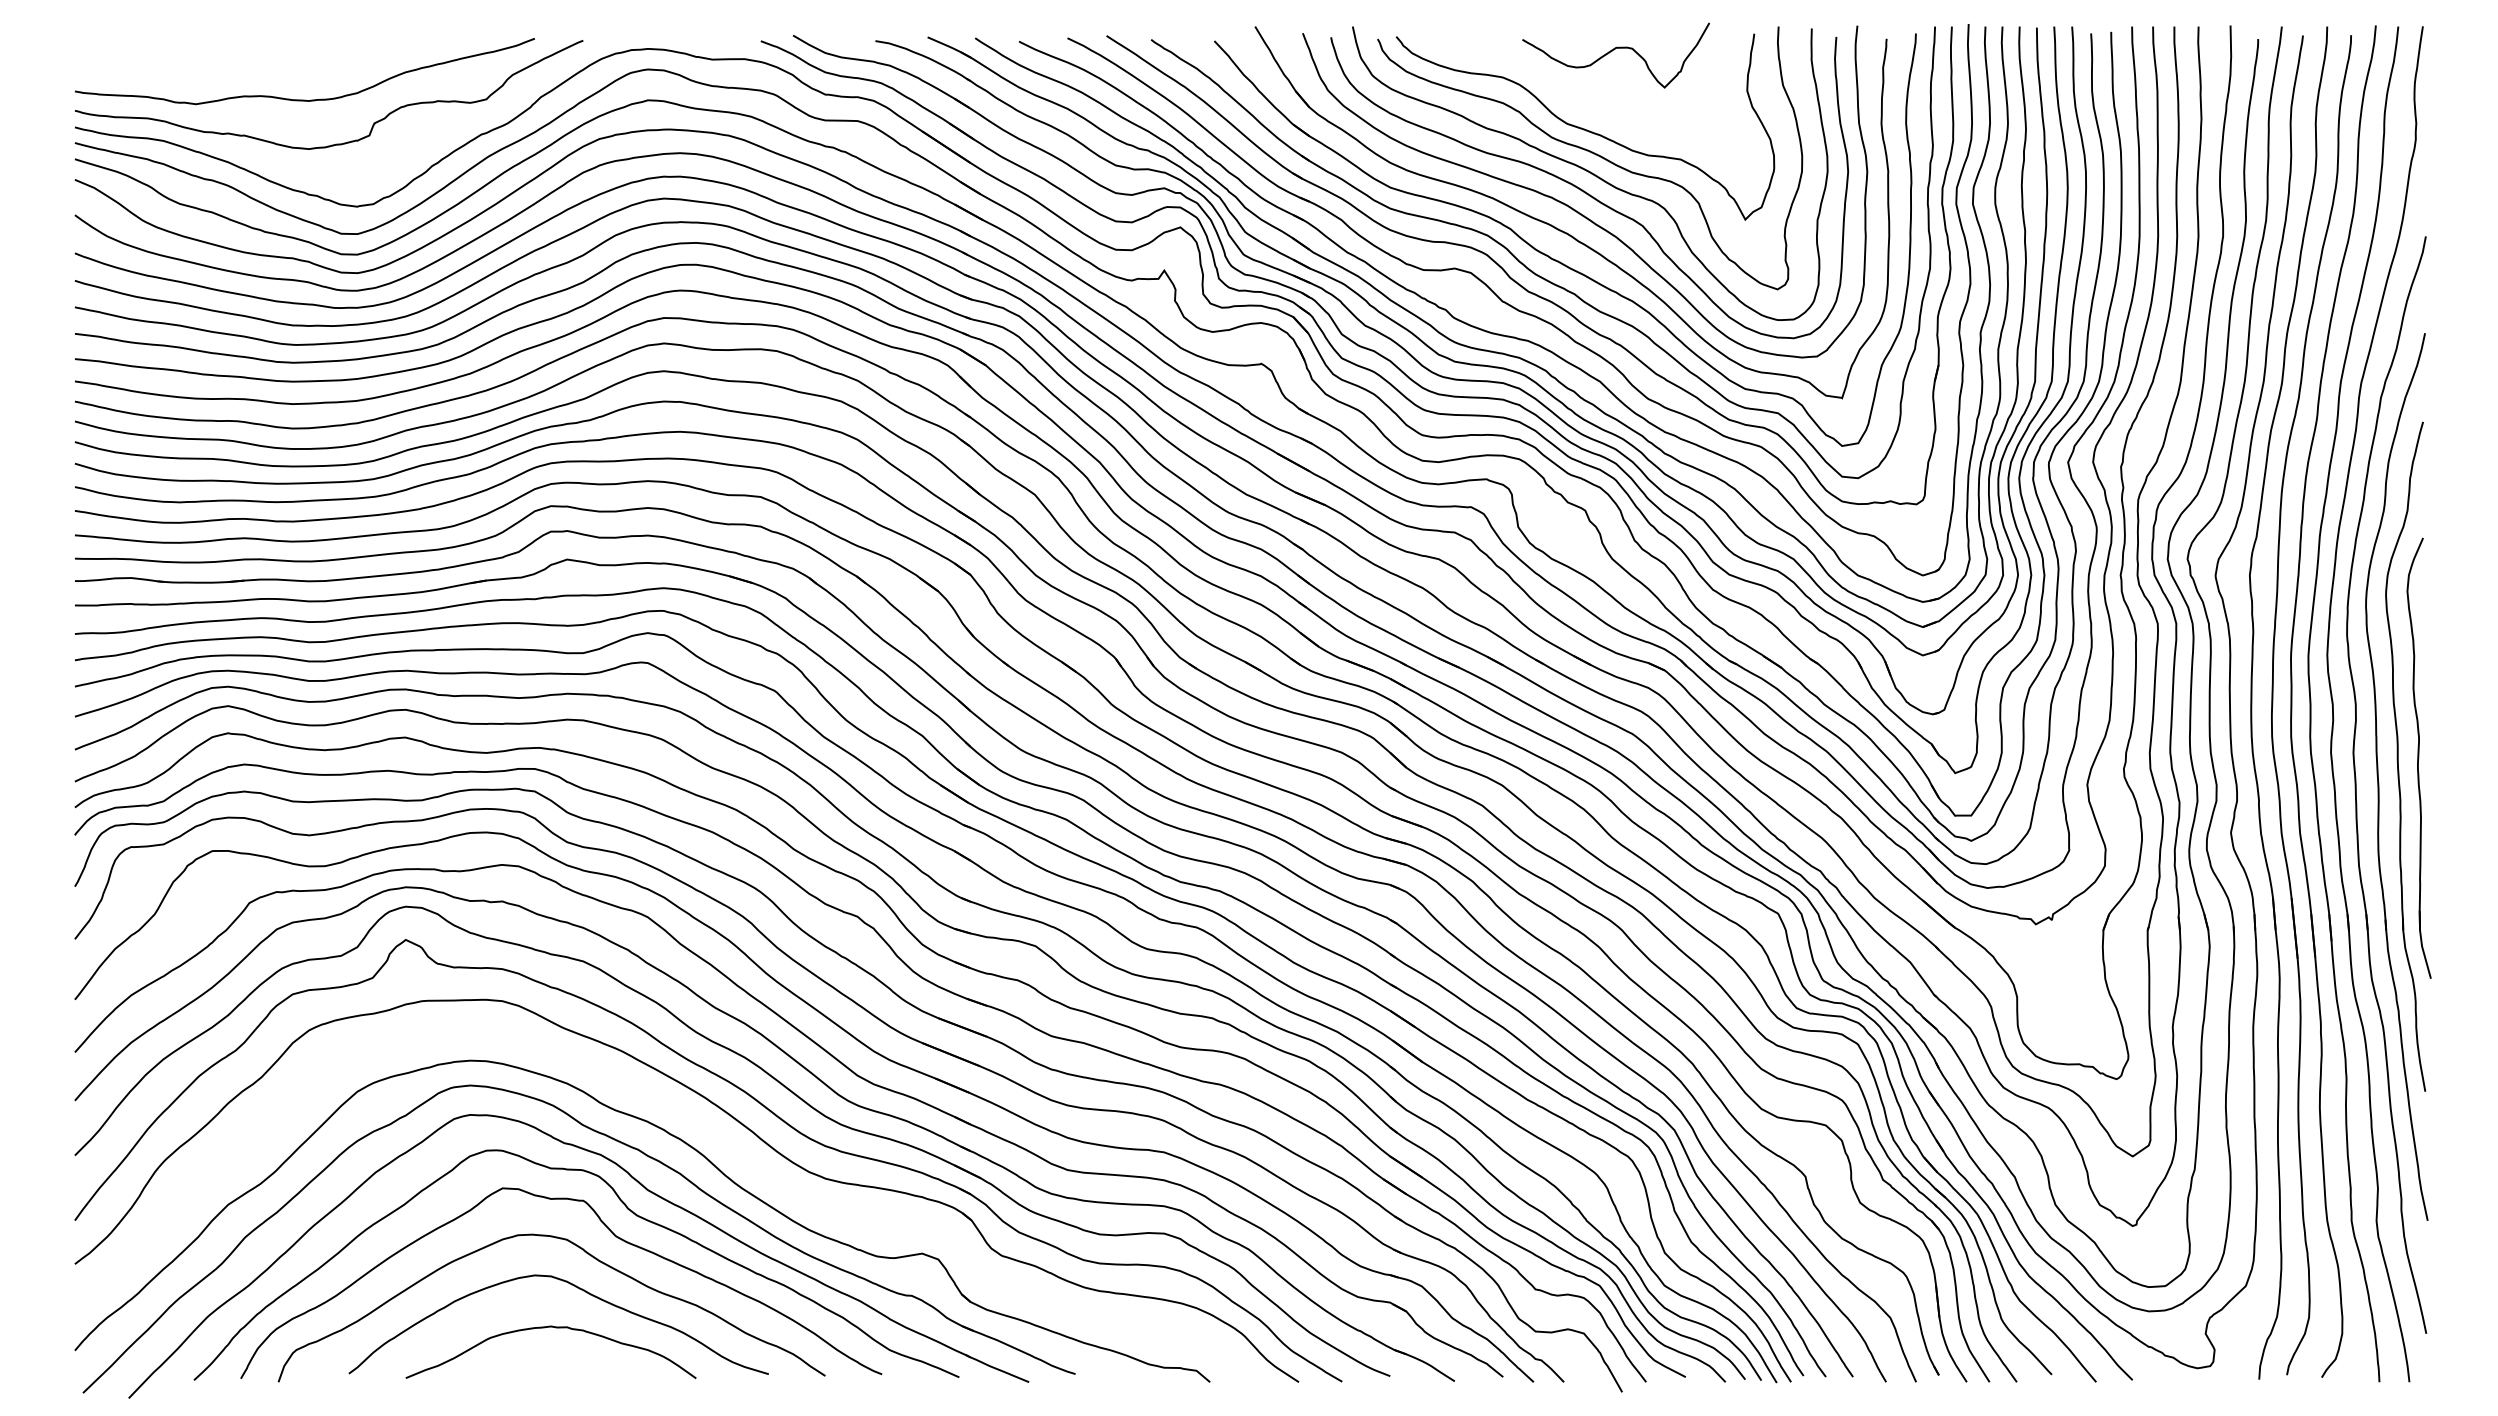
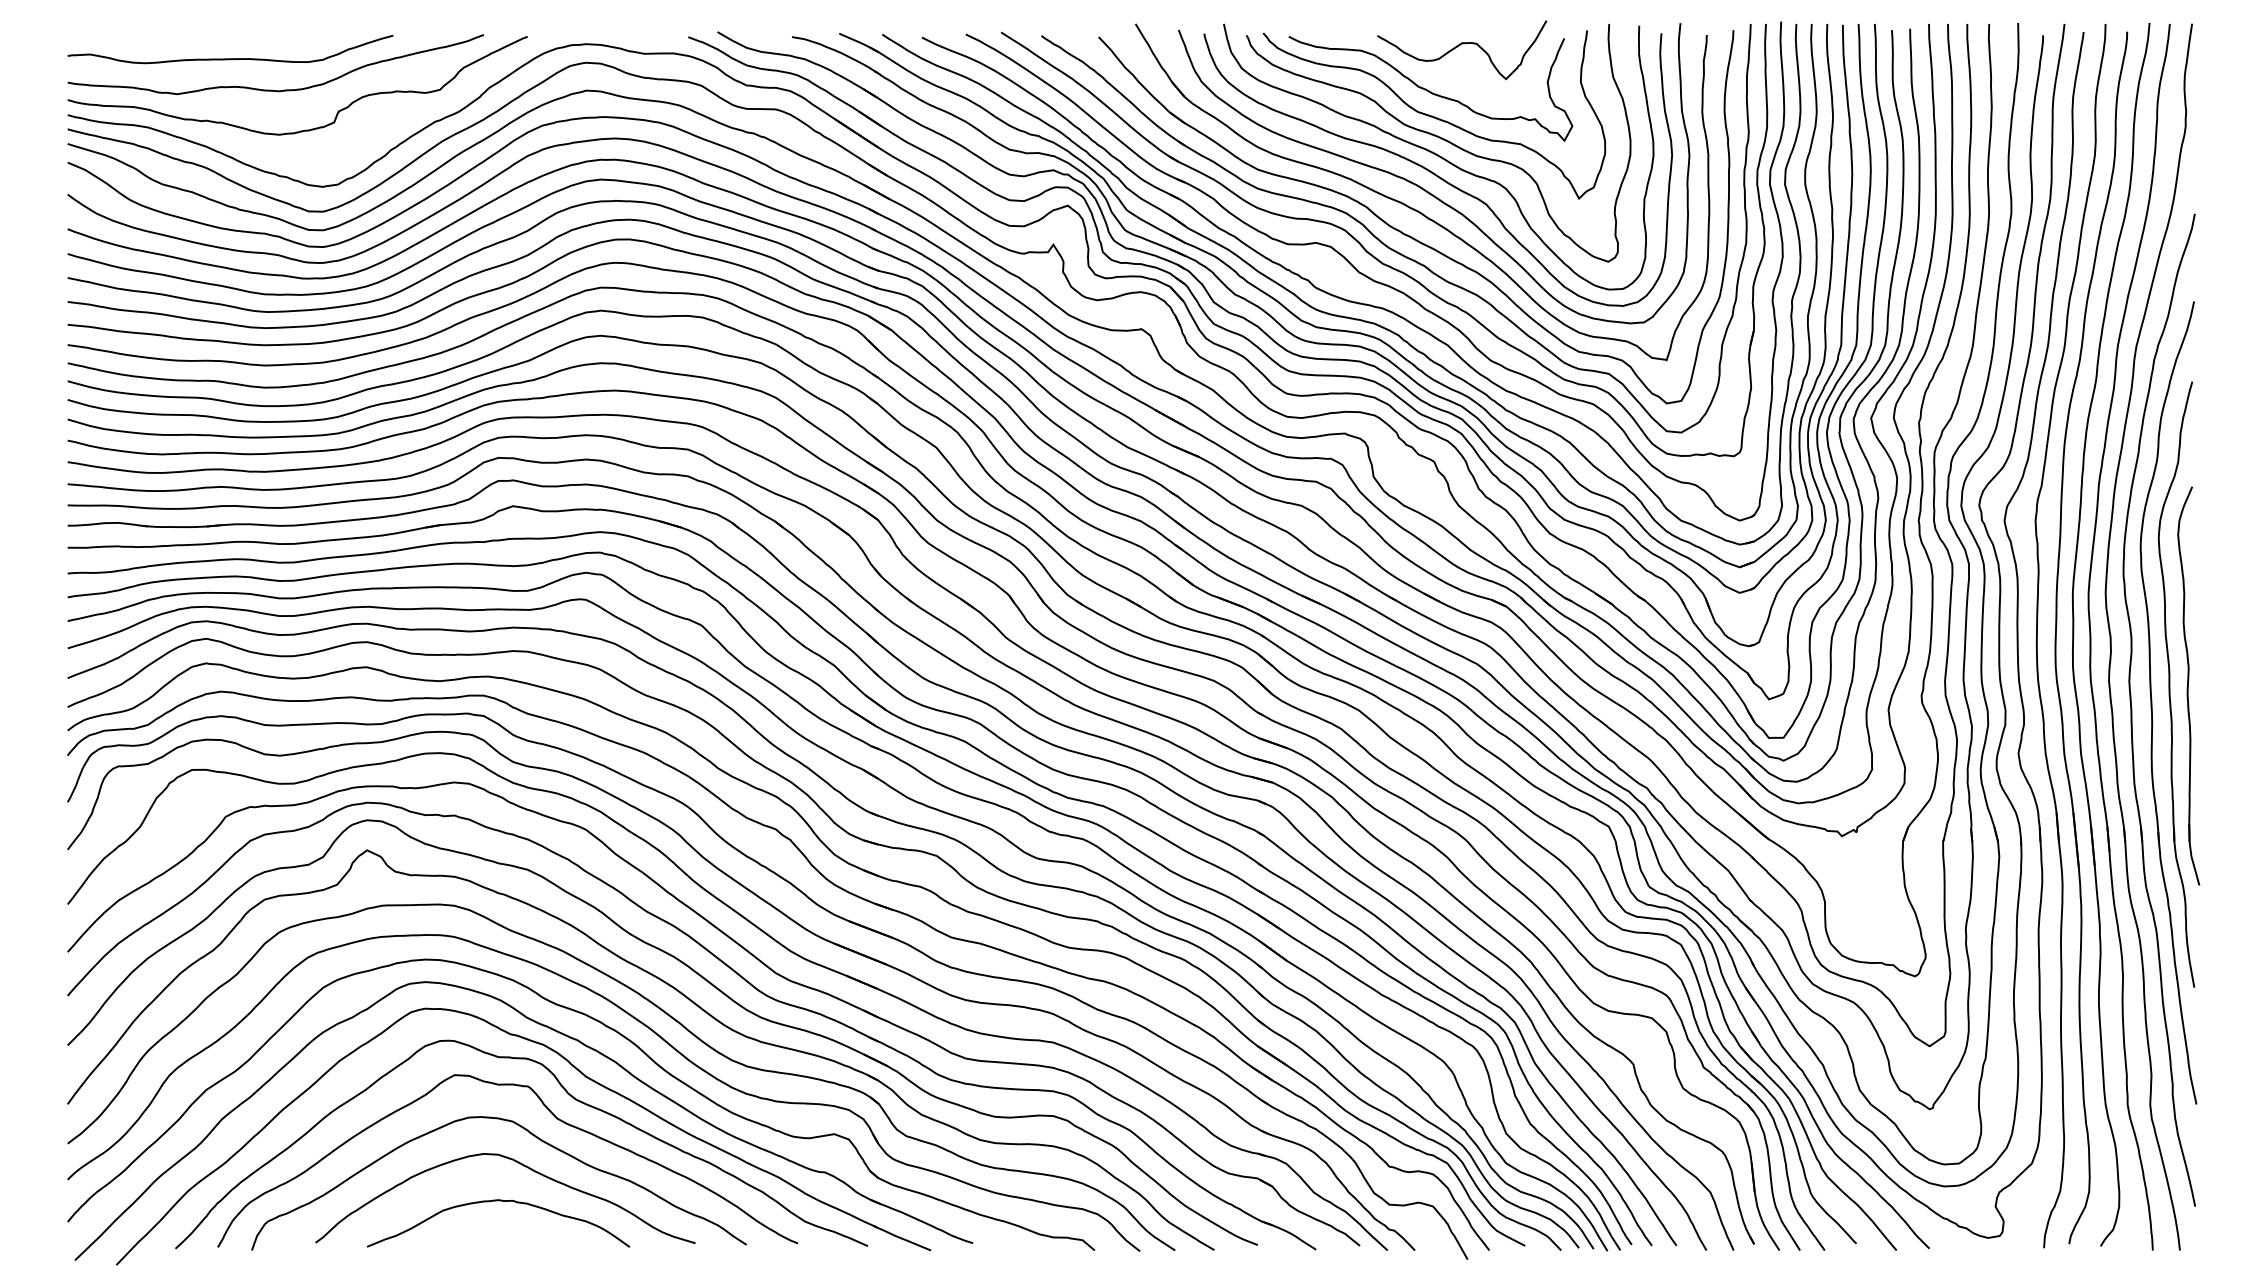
curve: (254, 64) -> (230, 58), added
curve: (1580, 100) -> (1429, 90), added
part: (723, 1142) -> (654, 1033), added

